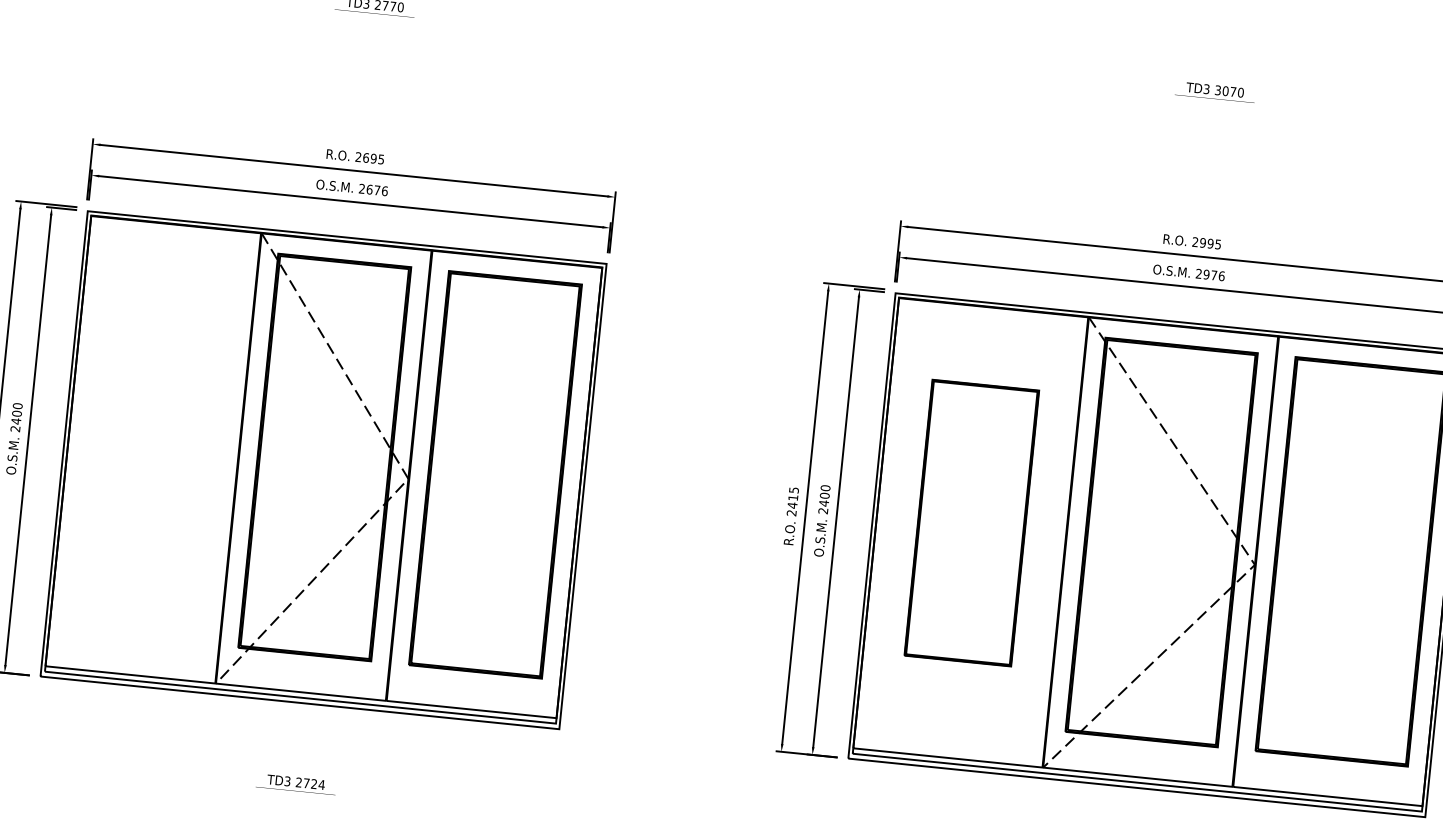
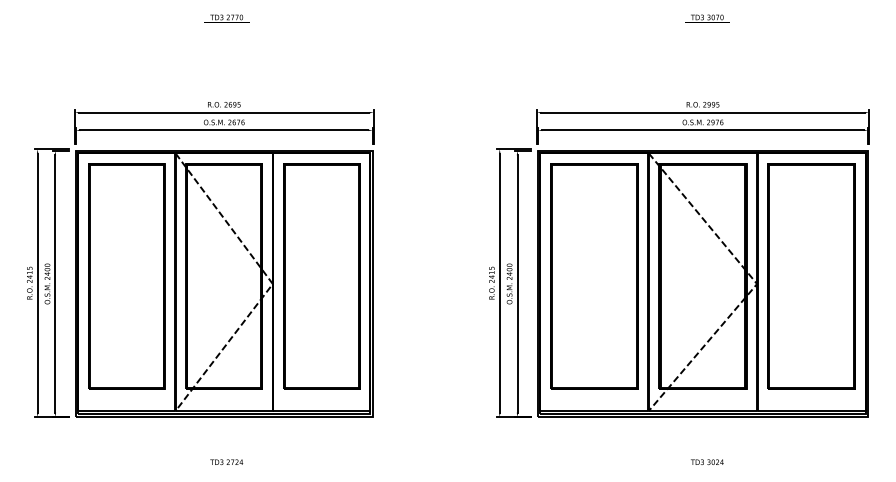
part: (153, 439) -> (126, 276), added
part: (972, 522) -> (594, 276), size x1.43

